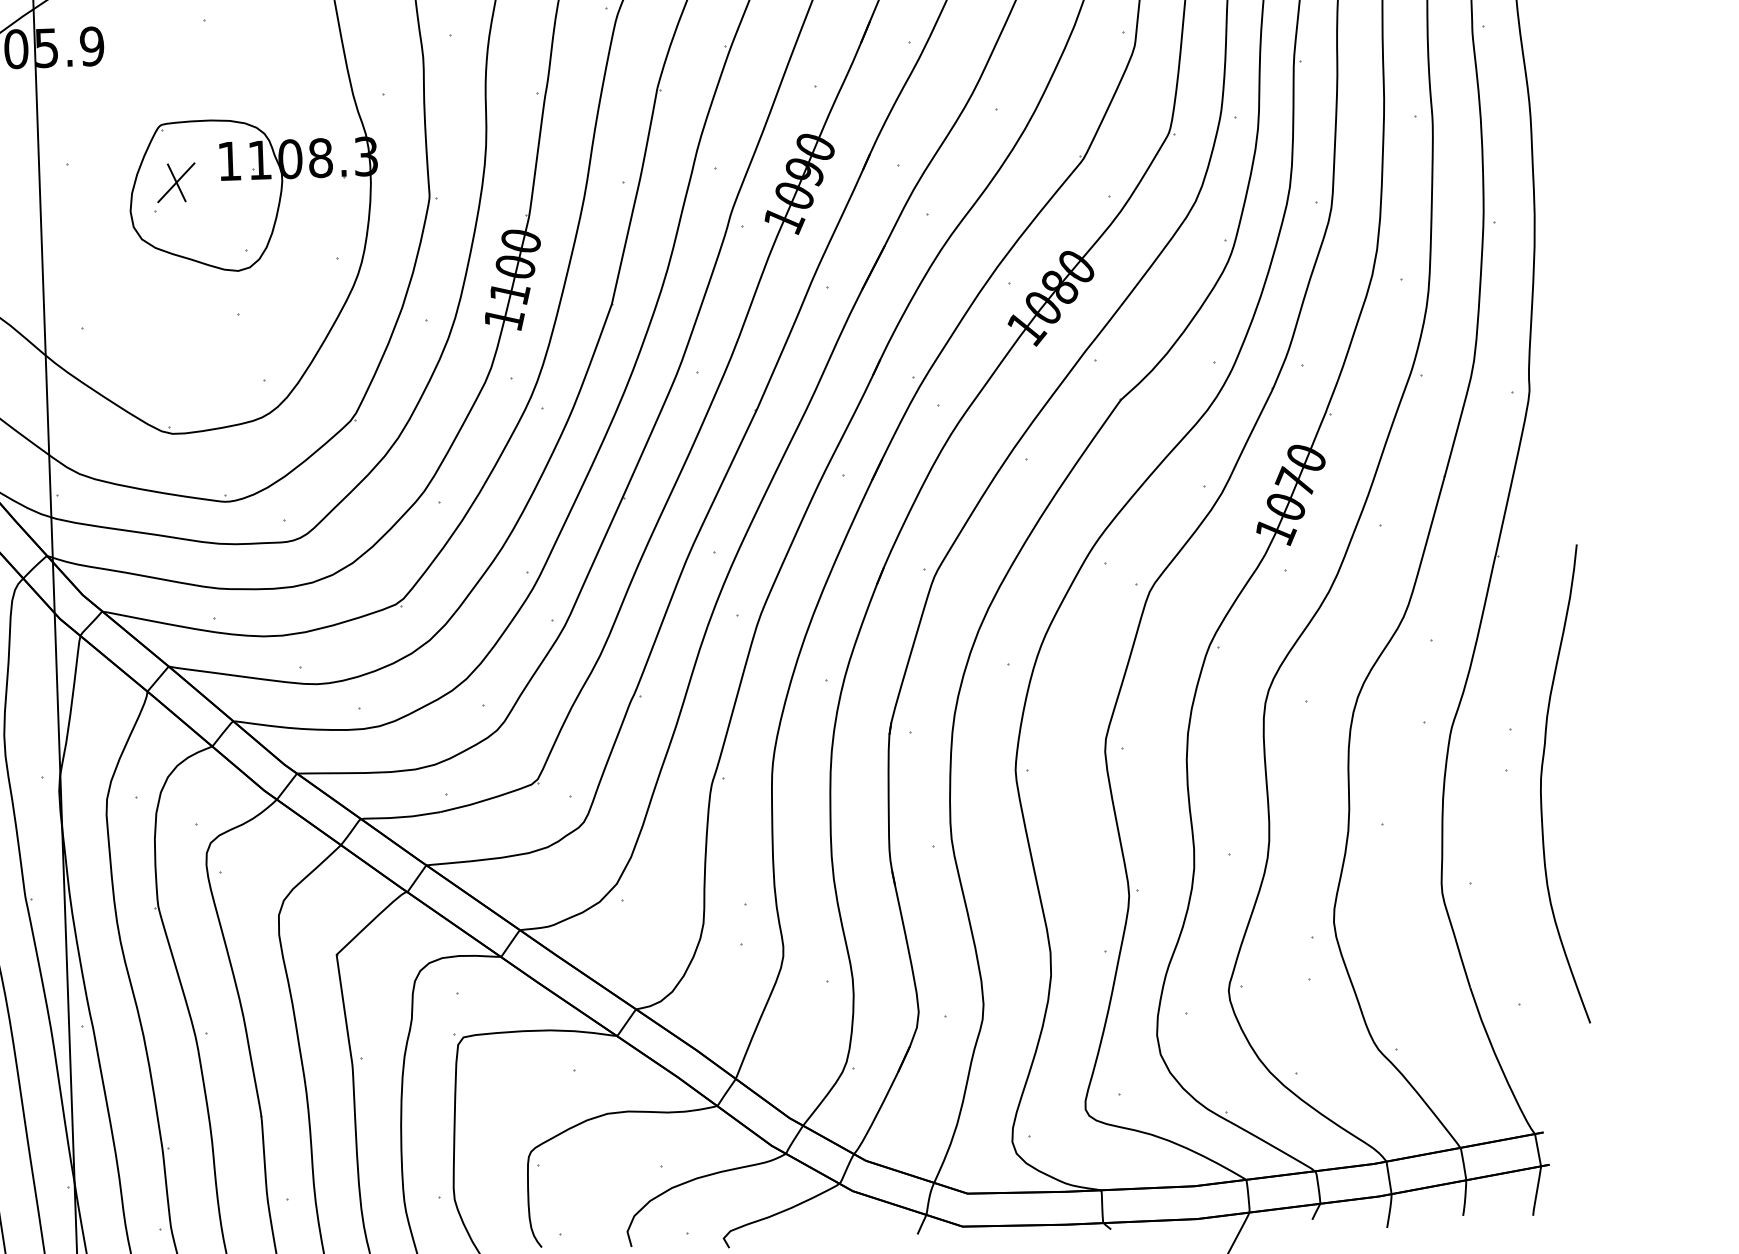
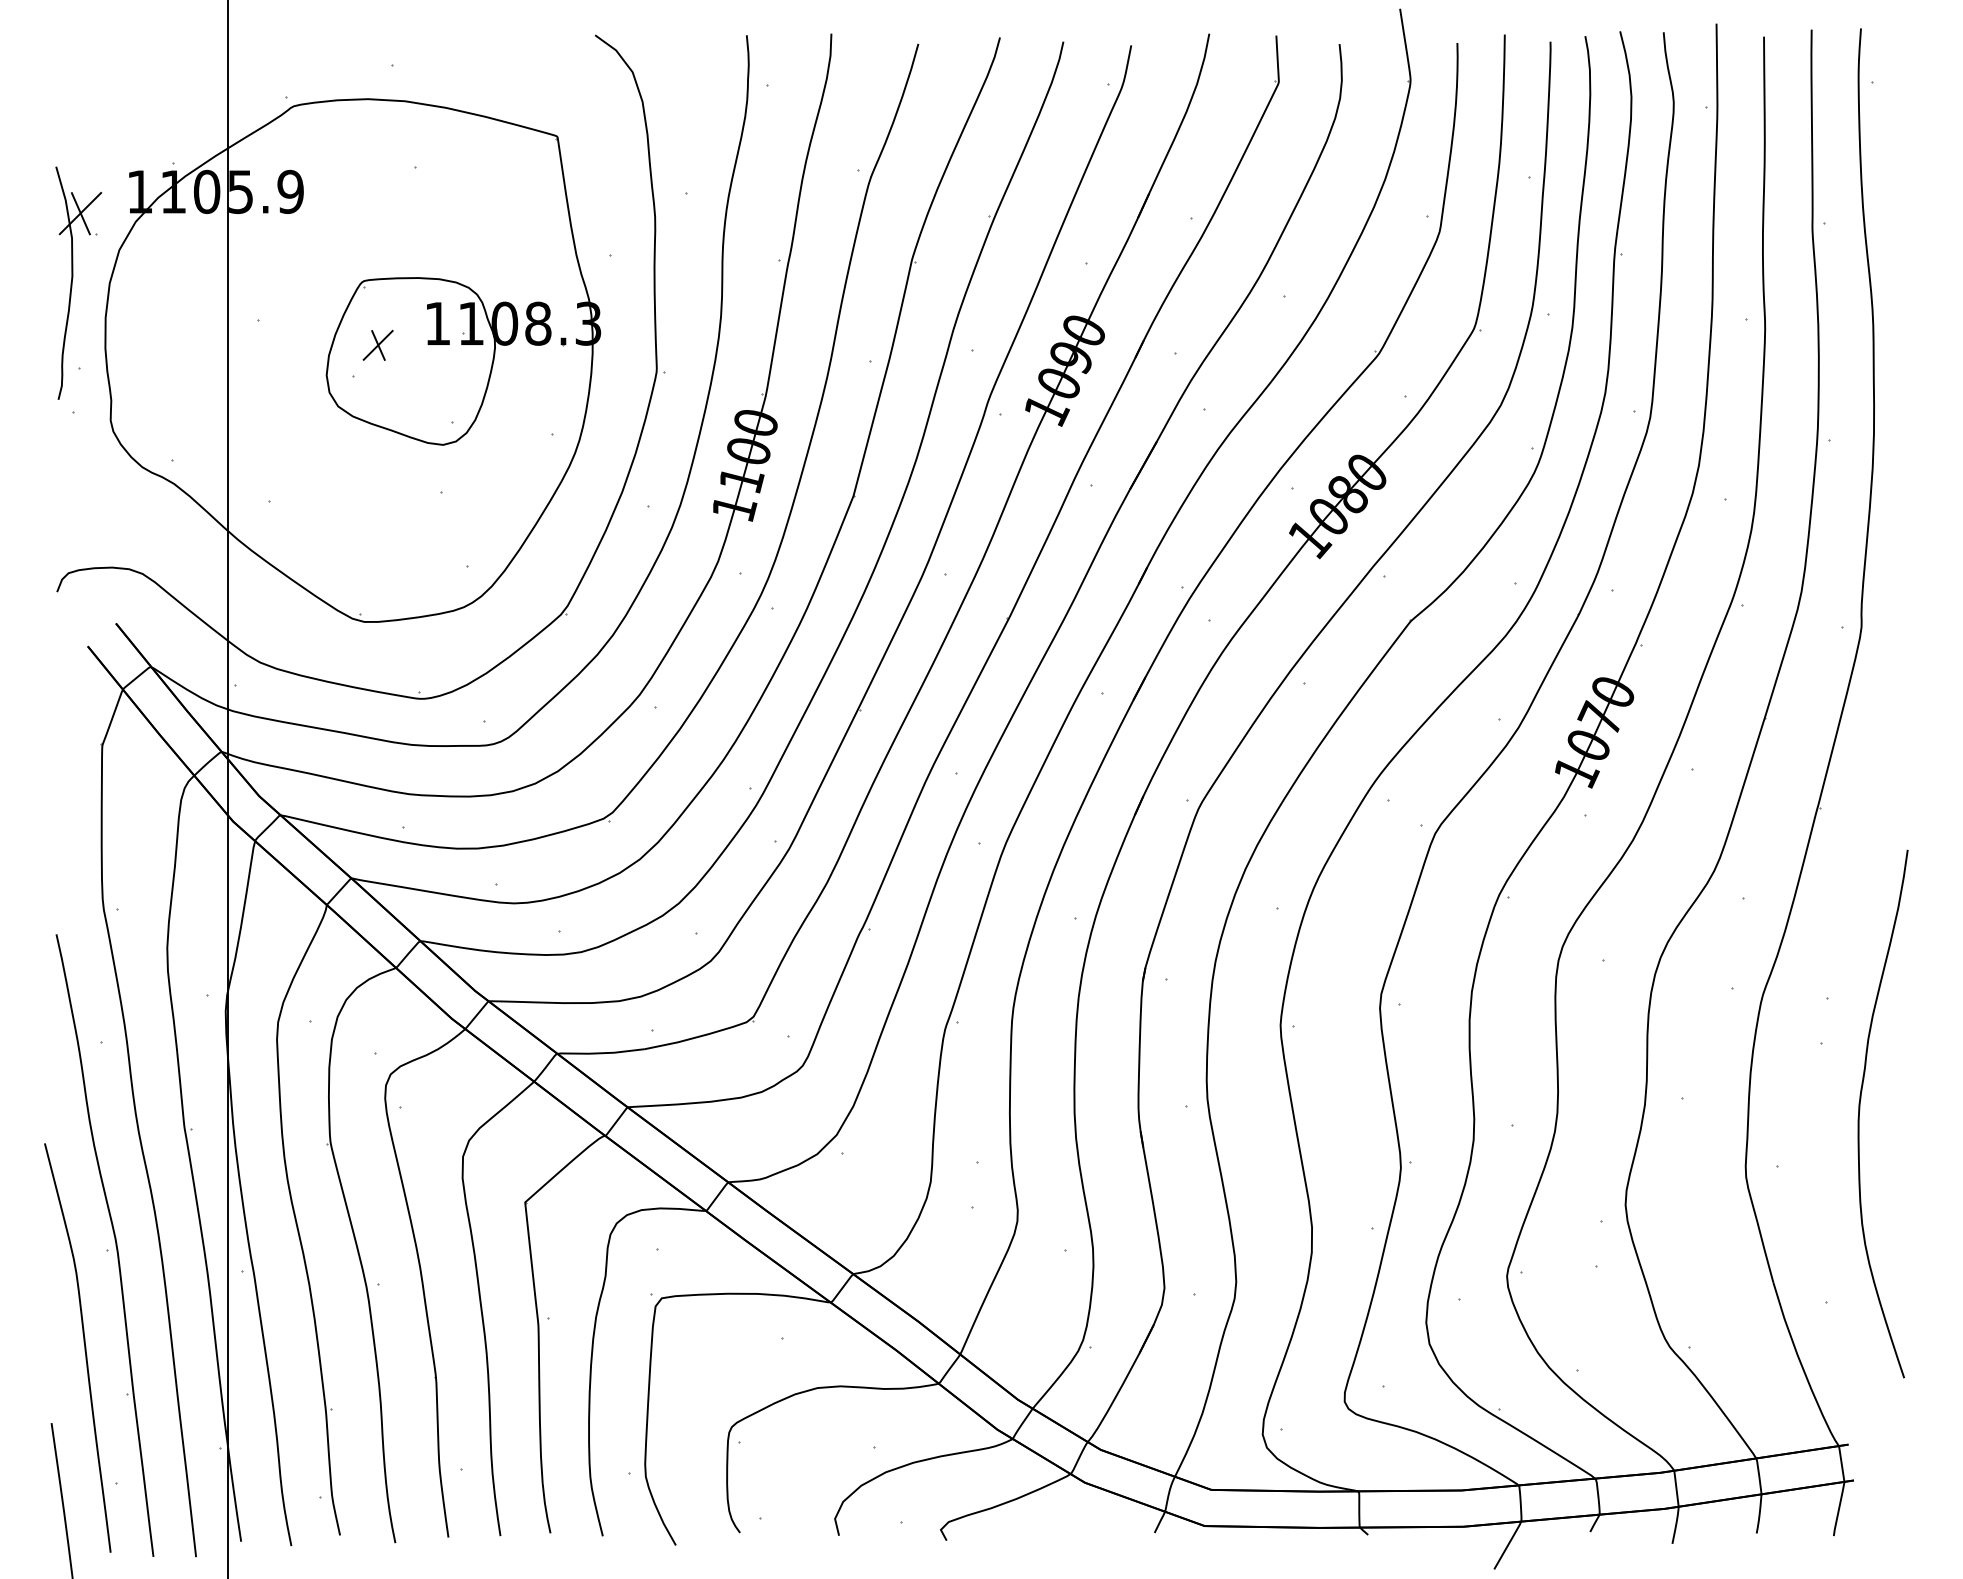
part: (175, 182) -> (377, 345), size x0.7
curve: (1542, 782) -> (1860, 1110), moved

